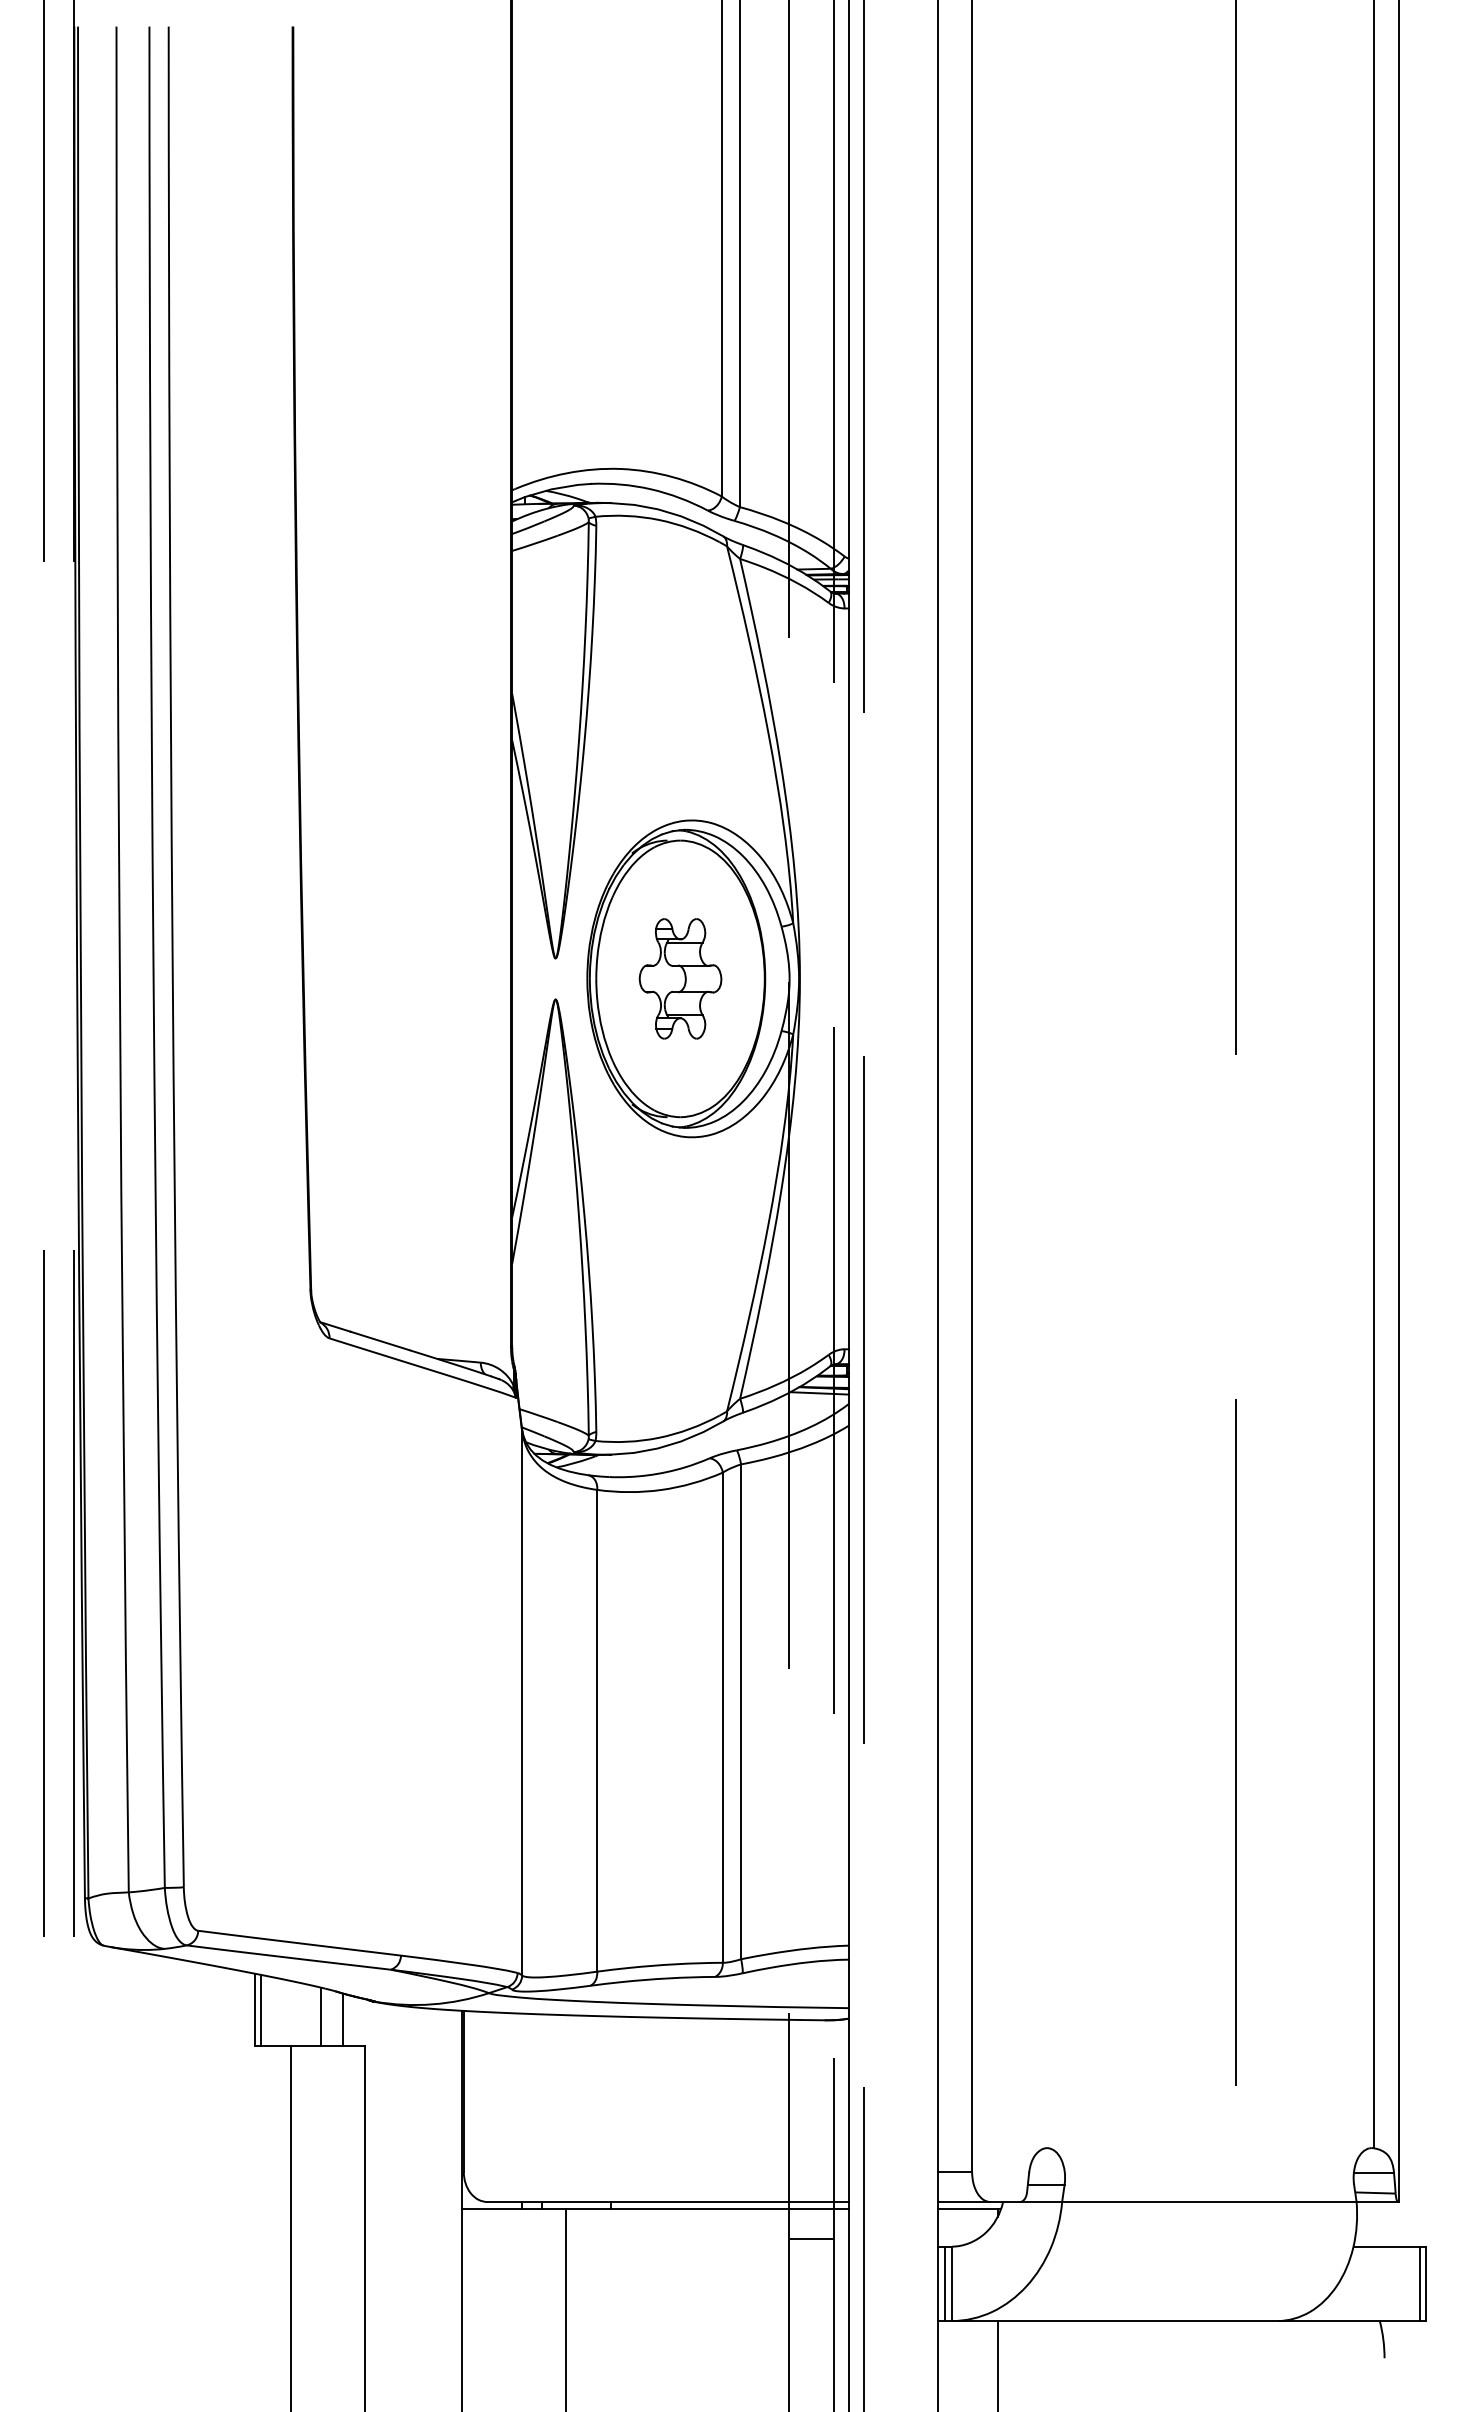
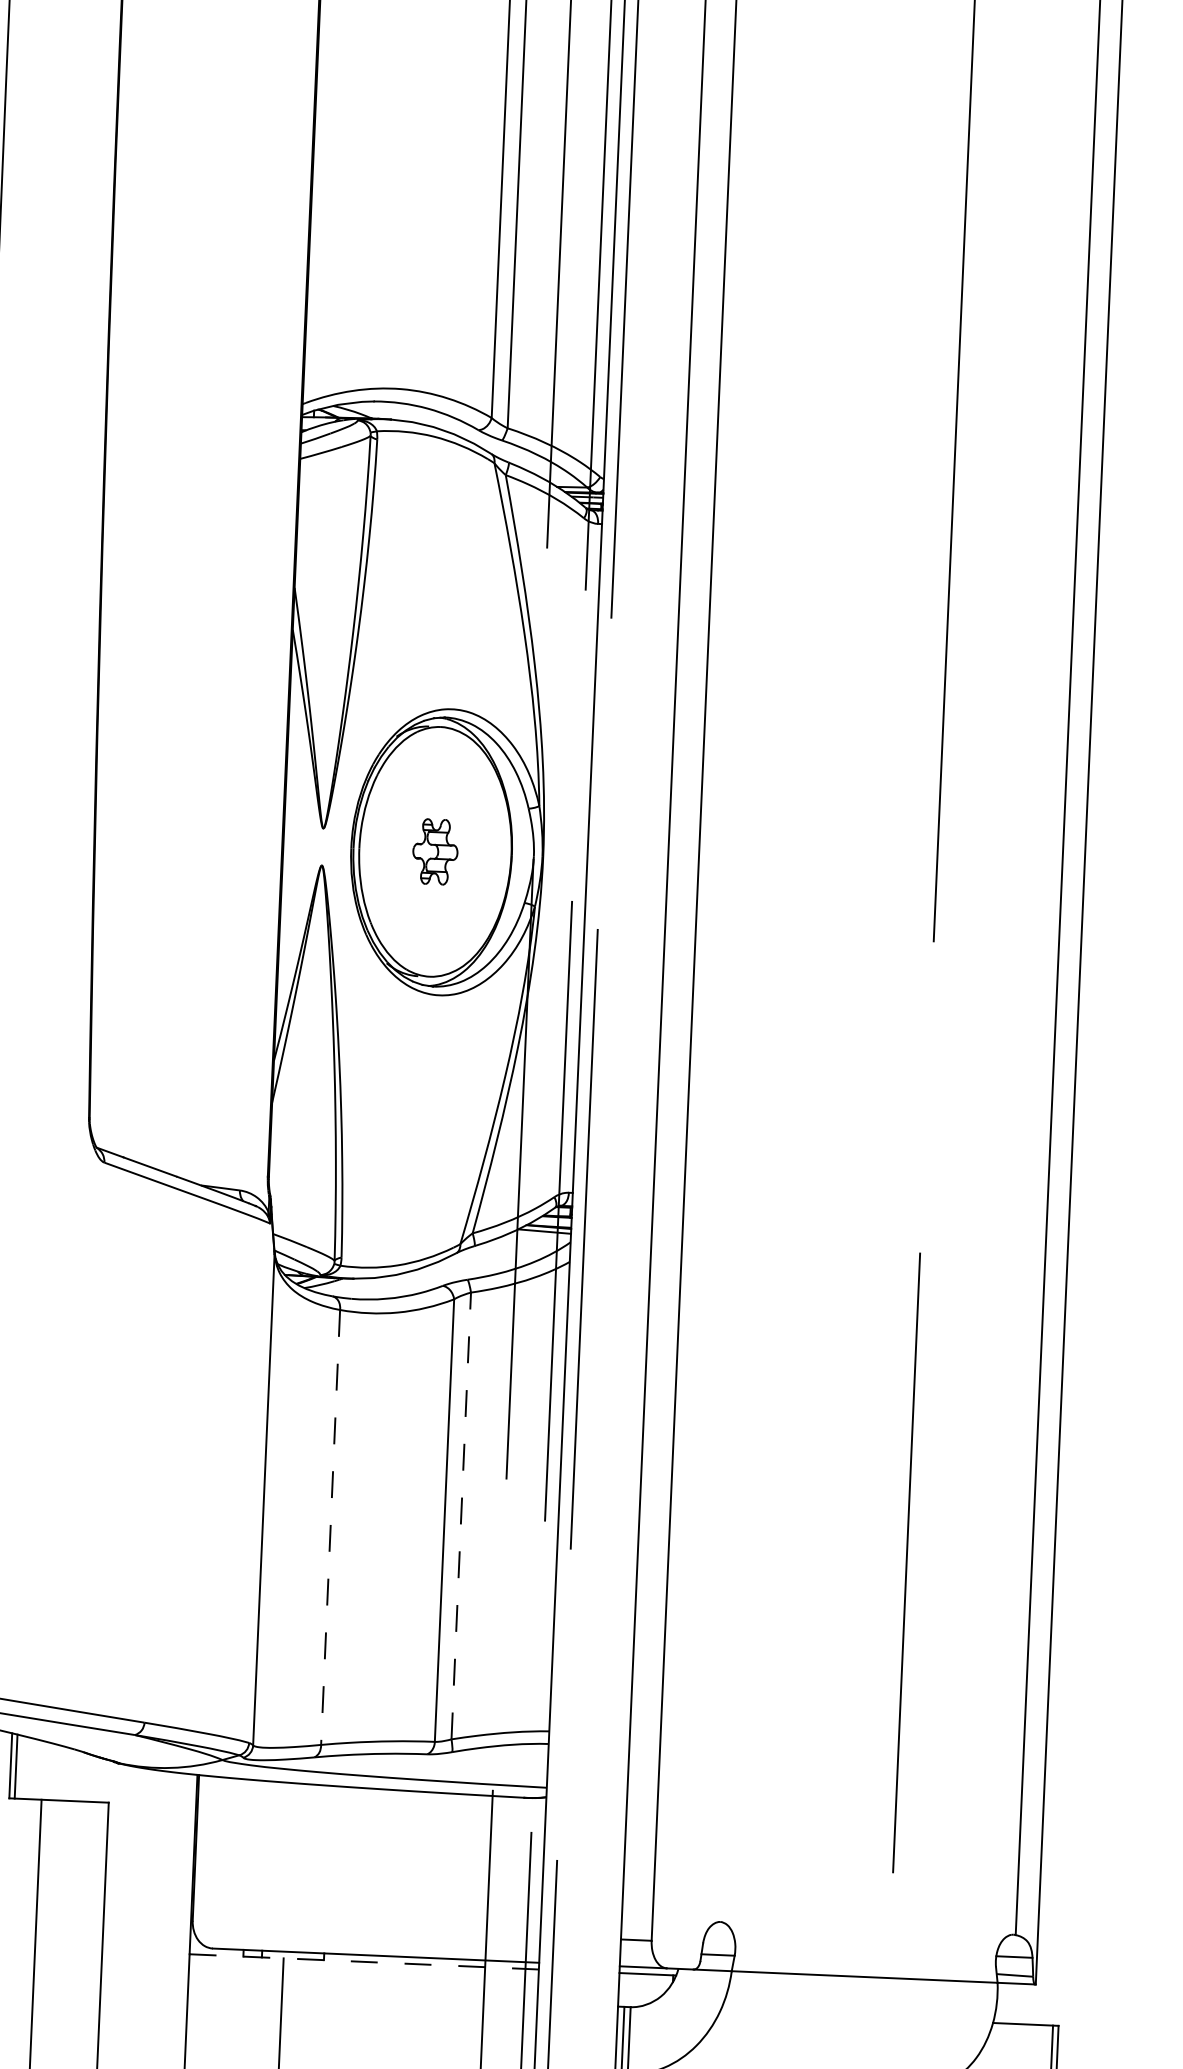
part: (680, 978) -> (435, 851), size x0.6
line: (741, 1711) -> (461, 1515), solid -> dashed
line: (597, 1730) -> (330, 1527), solid -> dashed
line: (320, 2016) -> (69, 1774), removed
line: (342, 2019) -> (89, 1778), removed
line: (655, 2209) -> (364, 1961), solid -> dashed
line: (811, 2239) -> (503, 1995), removed

